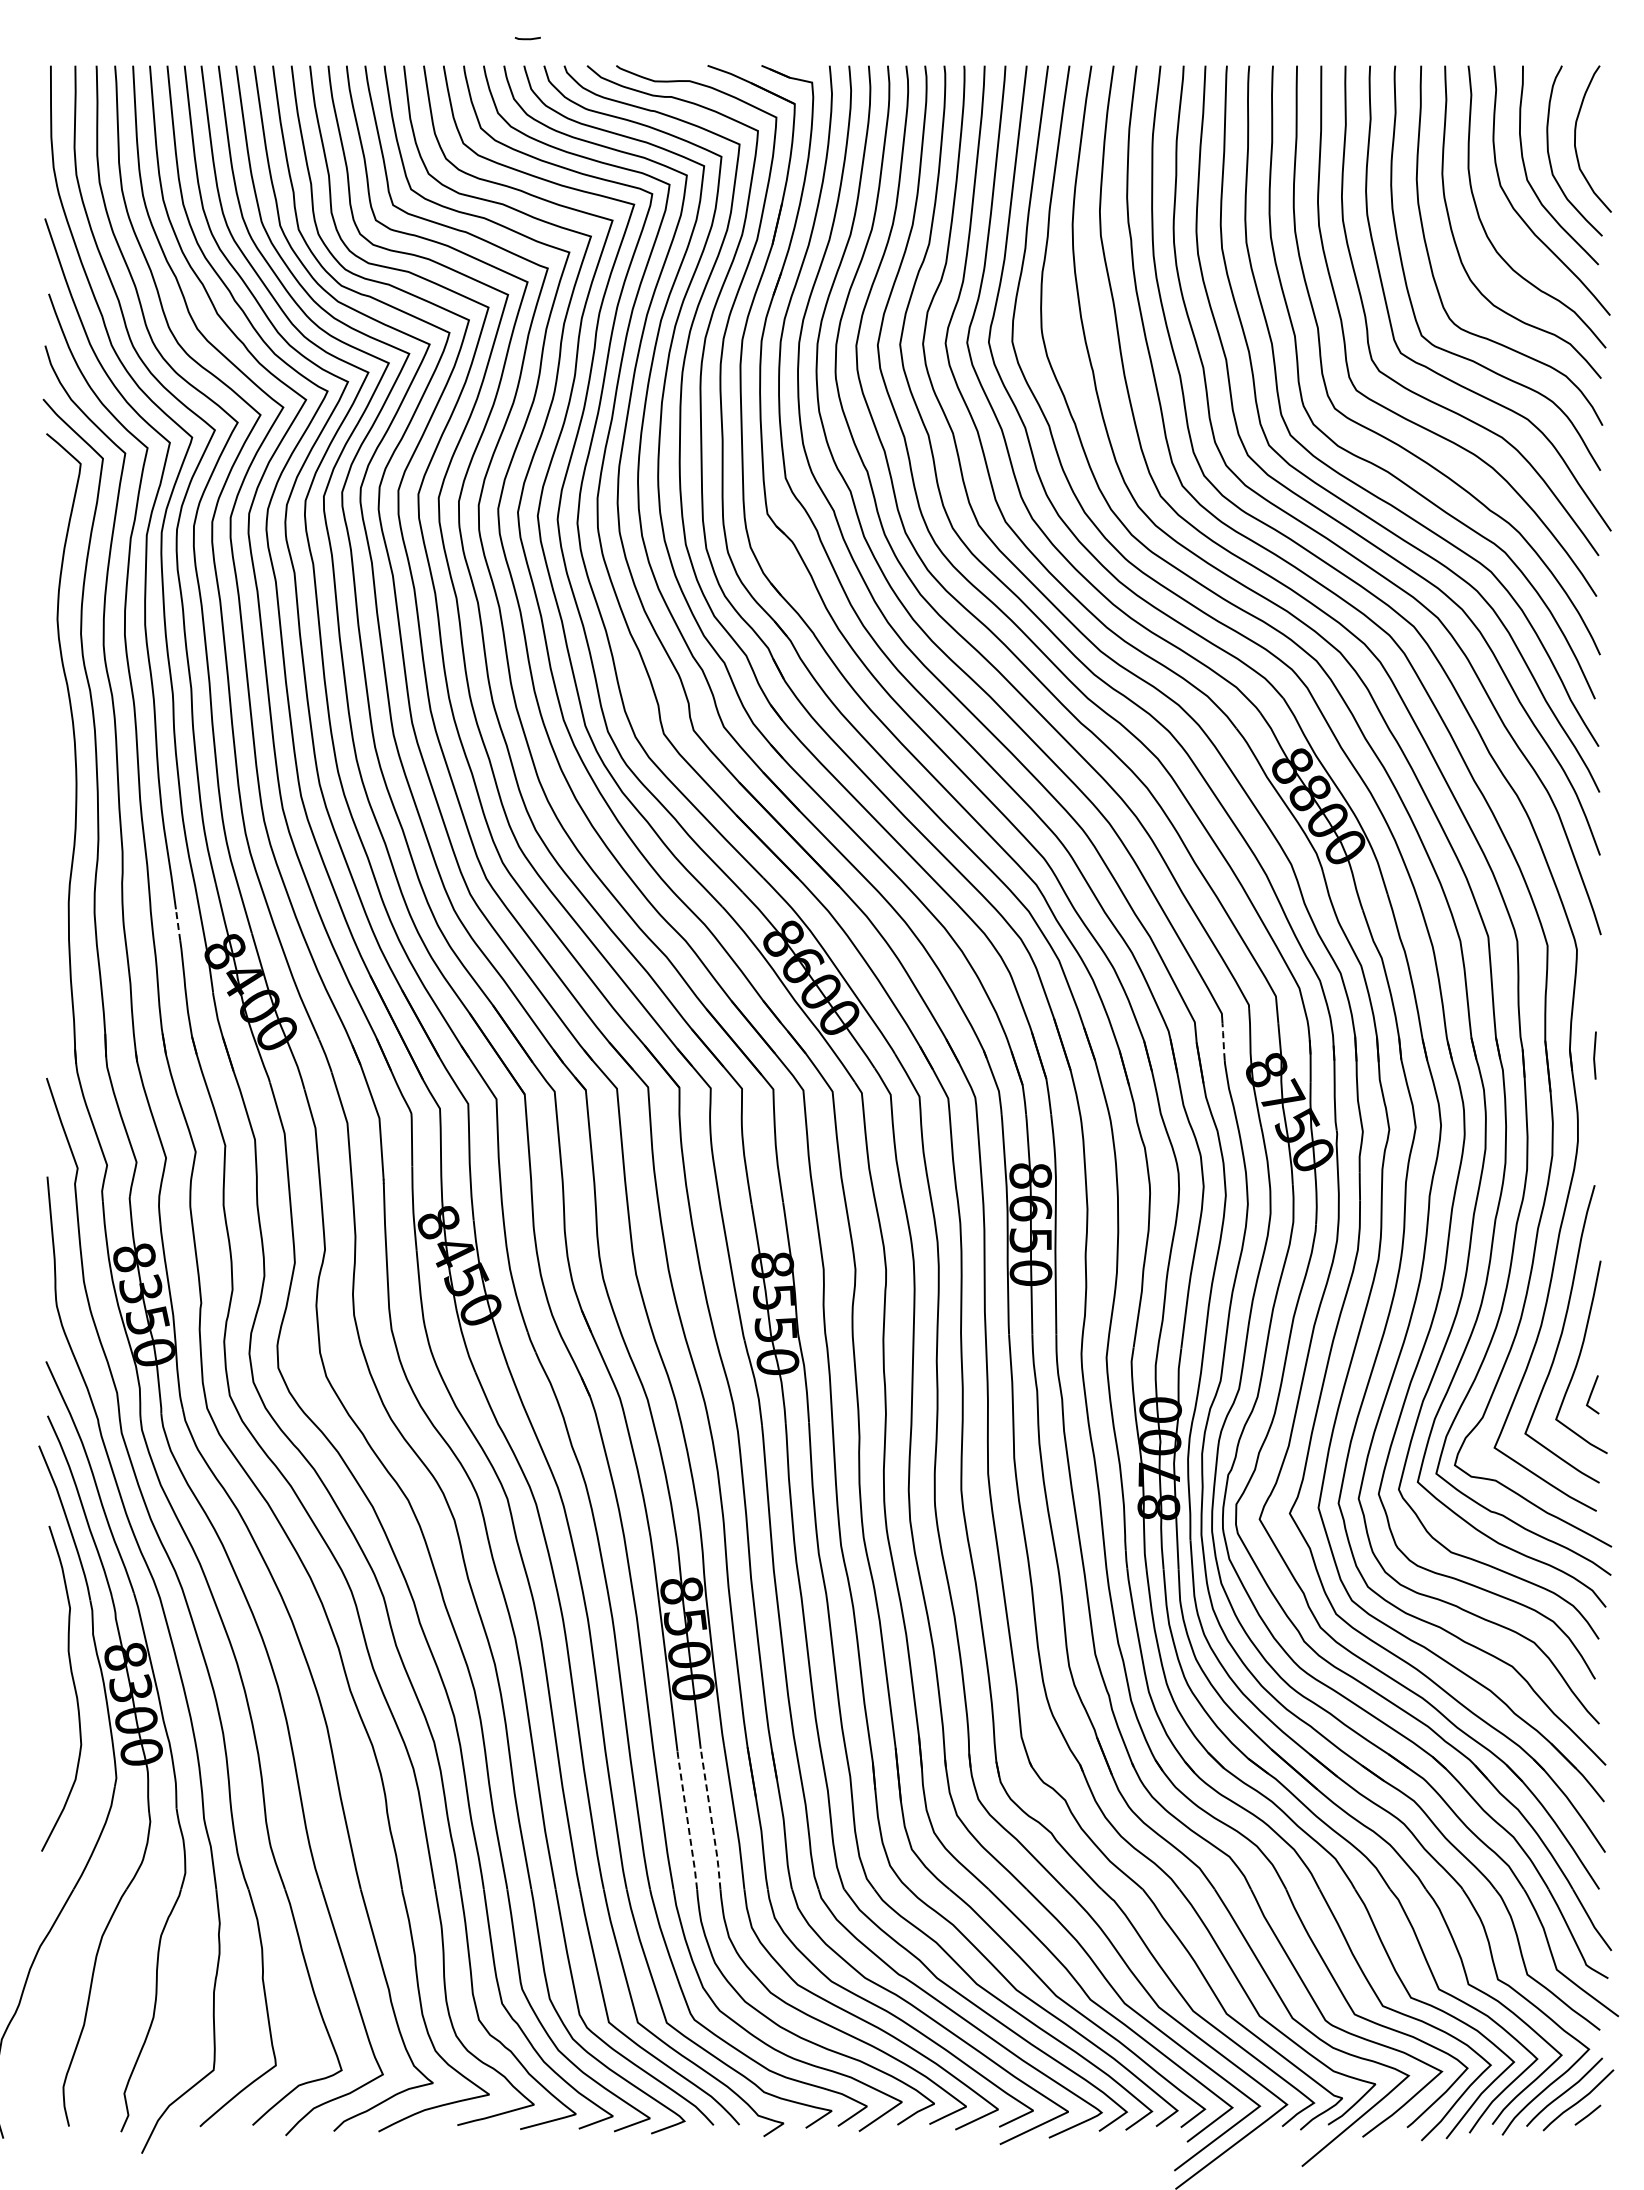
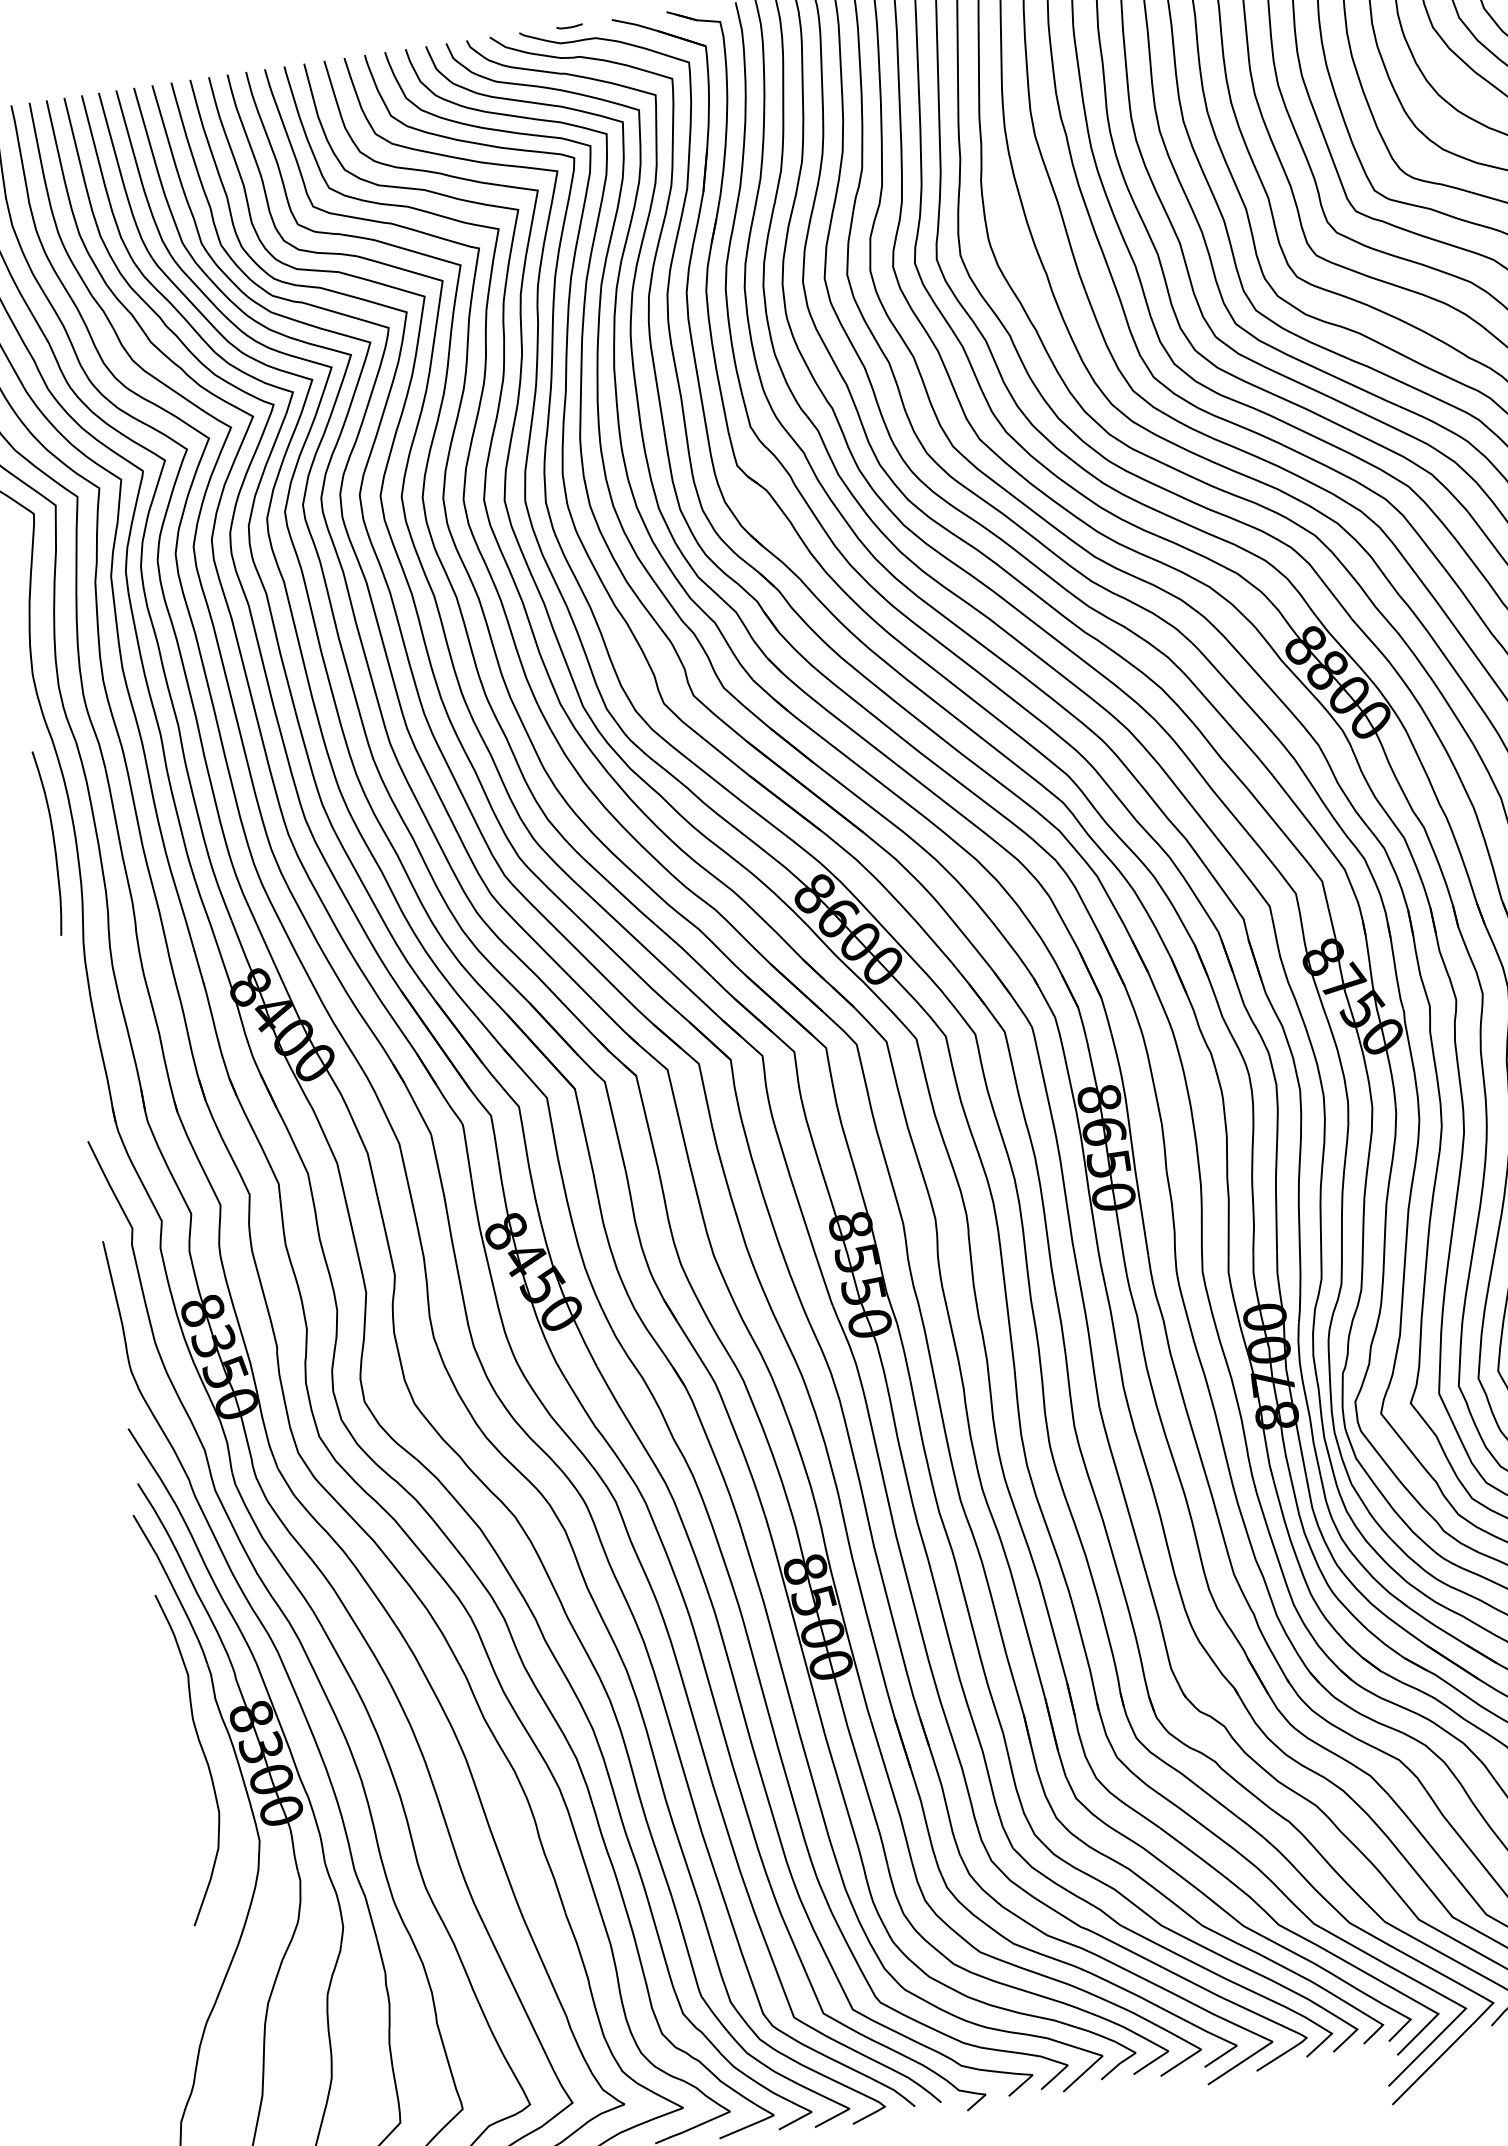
curve: (527, 38) -> (569, 26), moved
curve: (54, 784) -> (53, 842), added
line: (178, 925) -> (199, 967), dashed -> solid
line: (1223, 1041) -> (1275, 934), dashed -> solid
line: (687, 1820) -> (844, 1801), dashed -> solid
line: (711, 1820) -> (868, 1797), dashed -> solid

